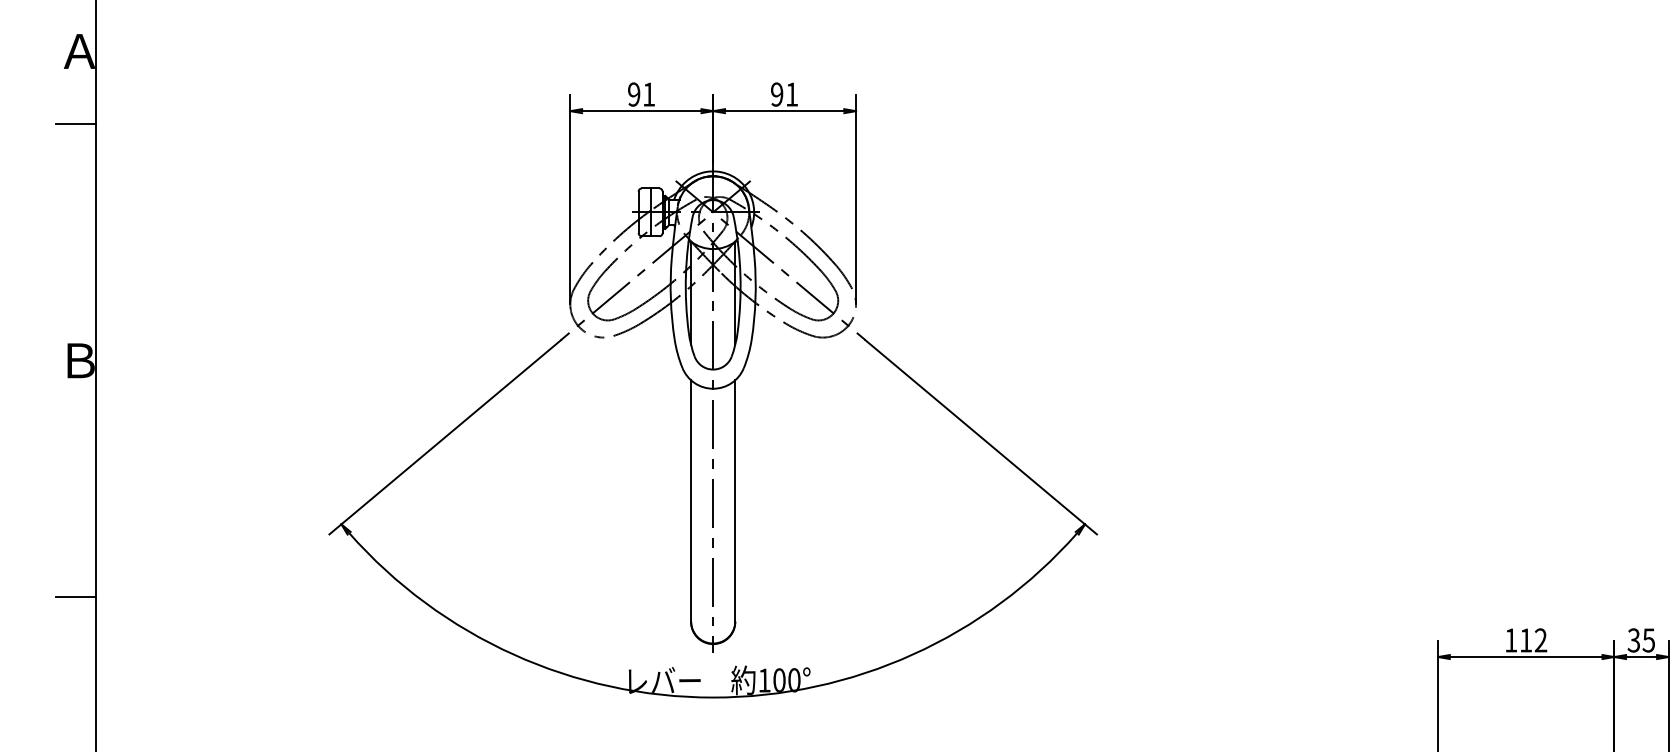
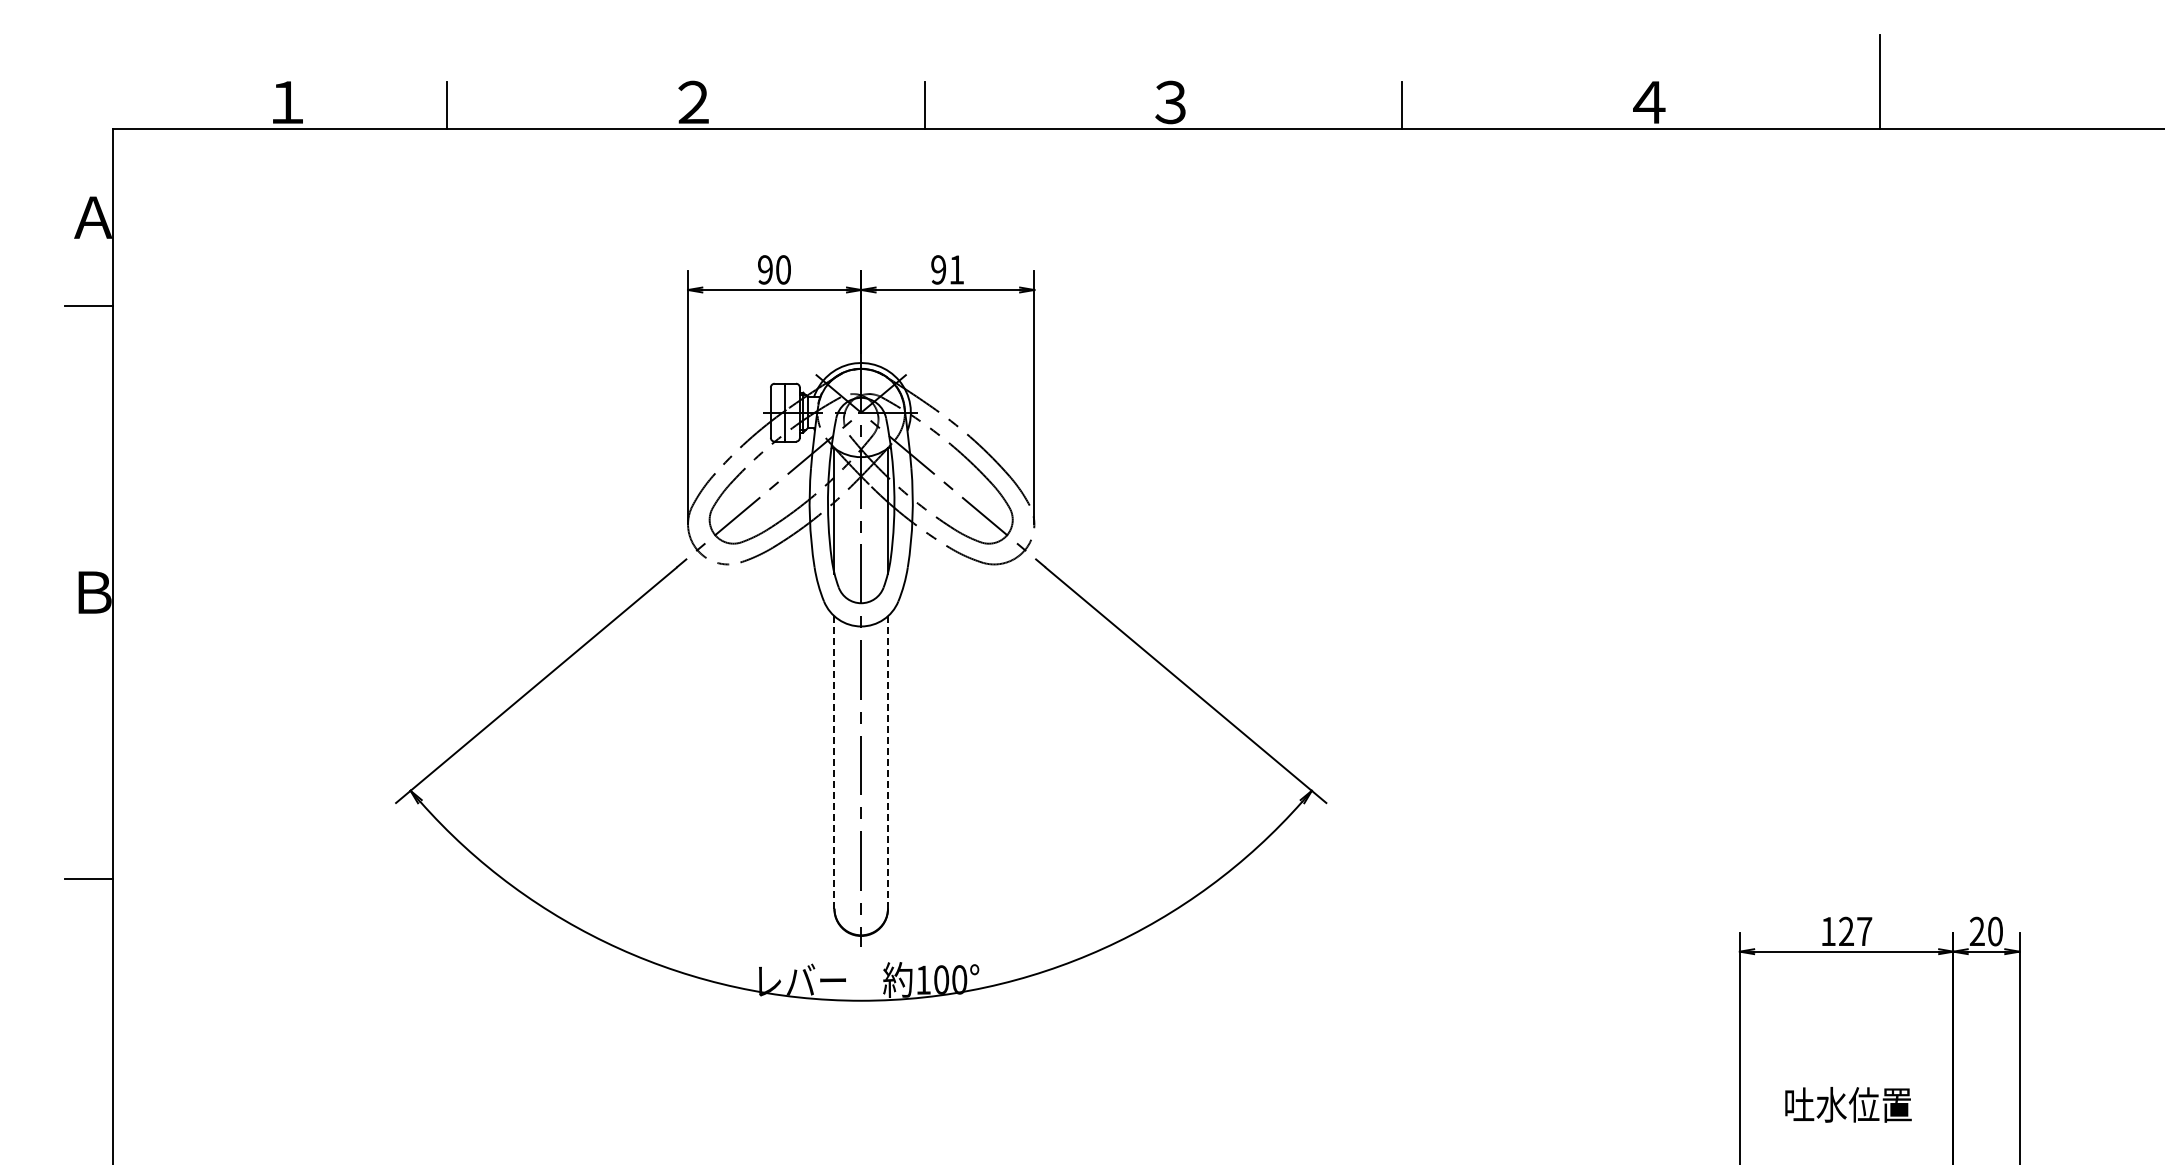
text: (649, 94) -> (783, 269), 91 -> 90
line: (691, 500) -> (834, 761), solid -> dashed
line: (734, 500) -> (887, 762), solid -> dashed
text: (1533, 639) -> (1855, 930), 112 -> 127
text: (1640, 640) -> (1985, 931), 35 -> 20

